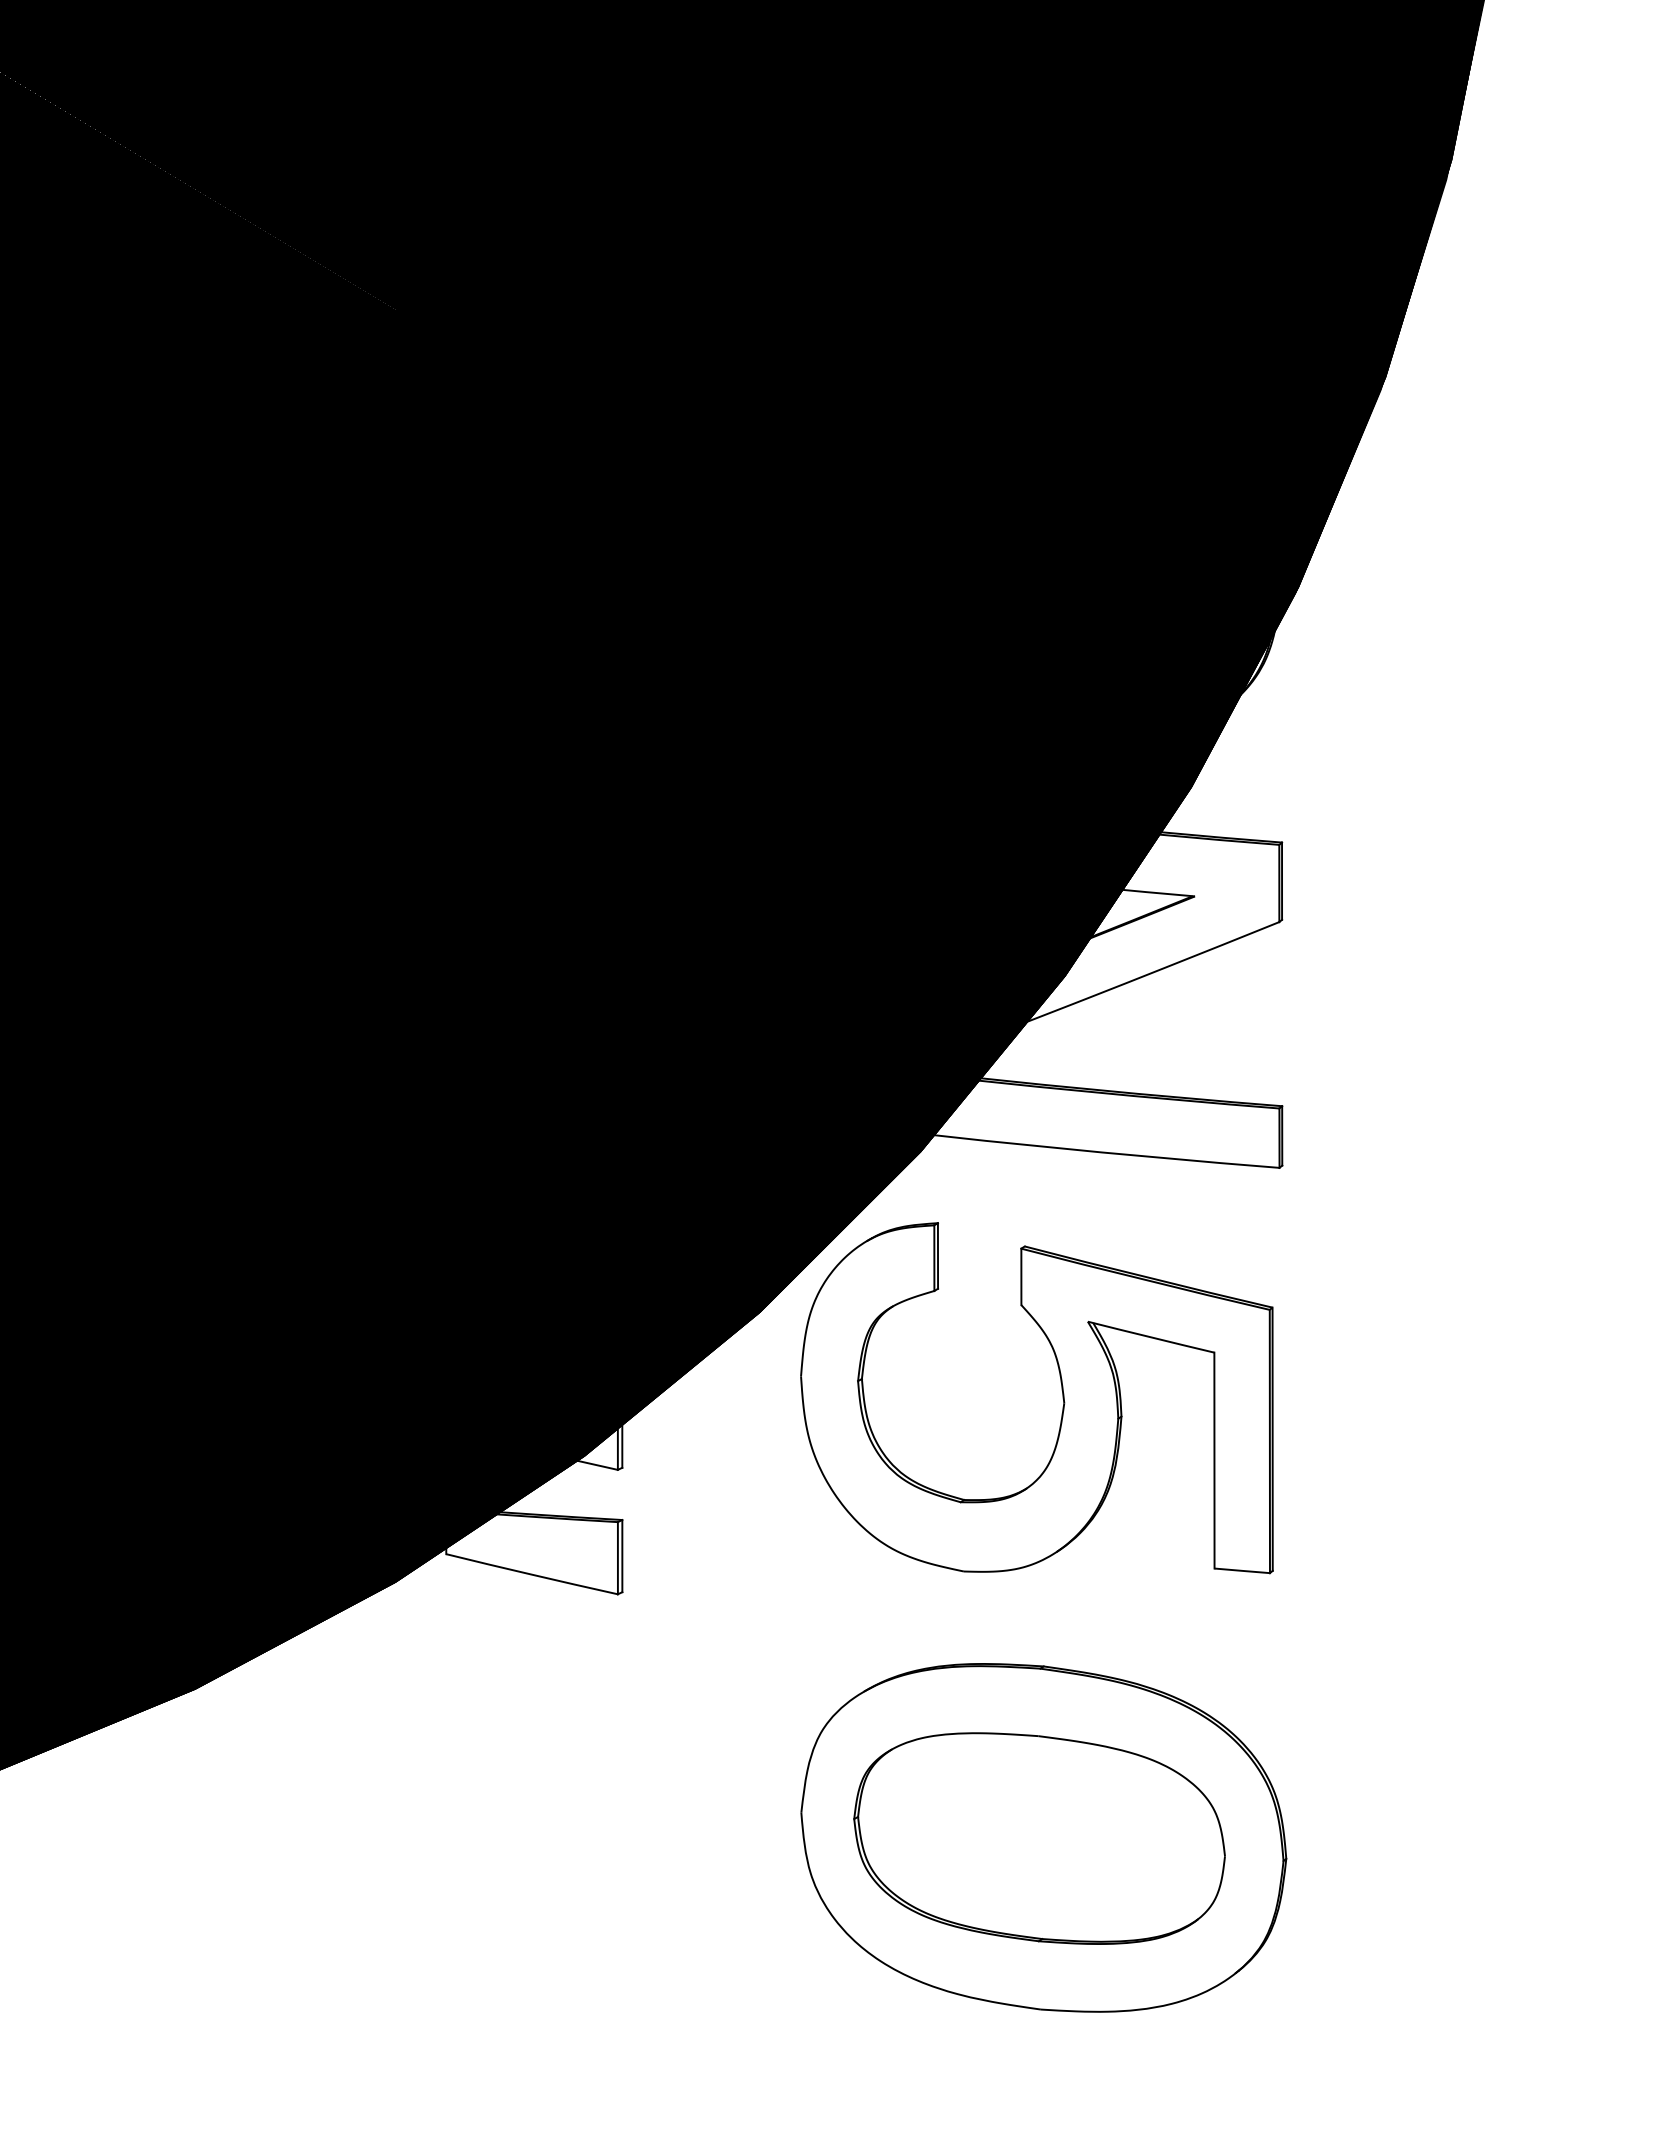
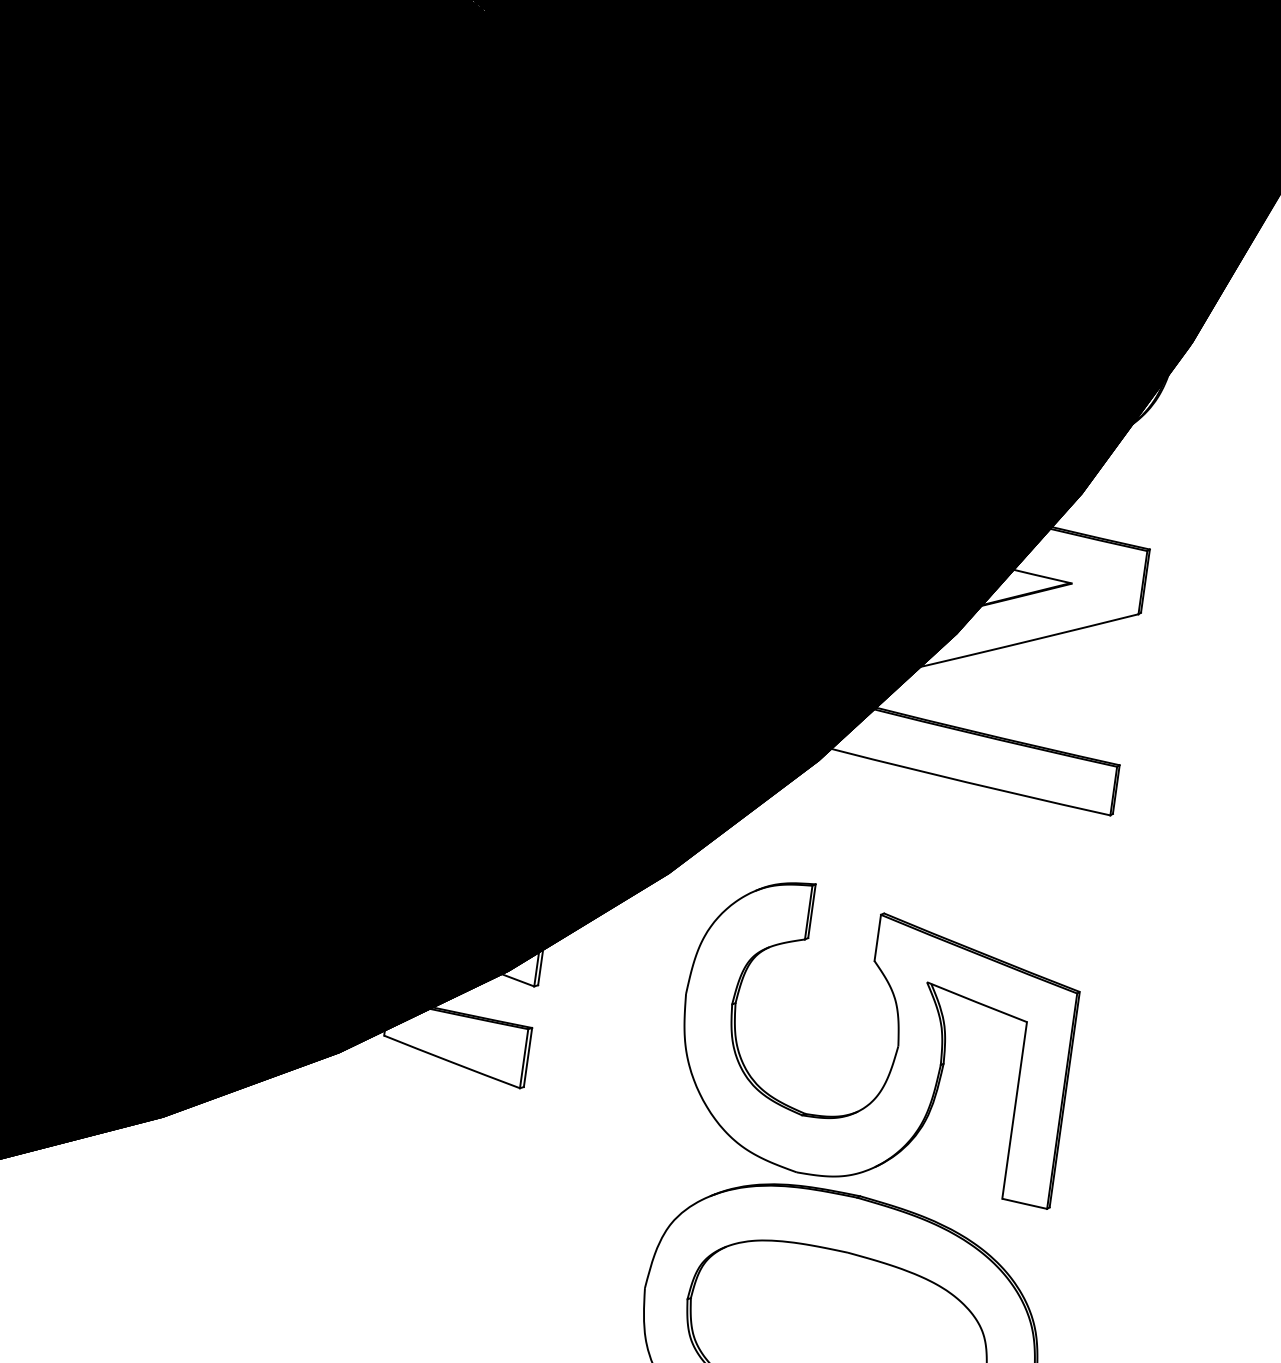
part: (1062, 1398) -> (897, 1042), moved

